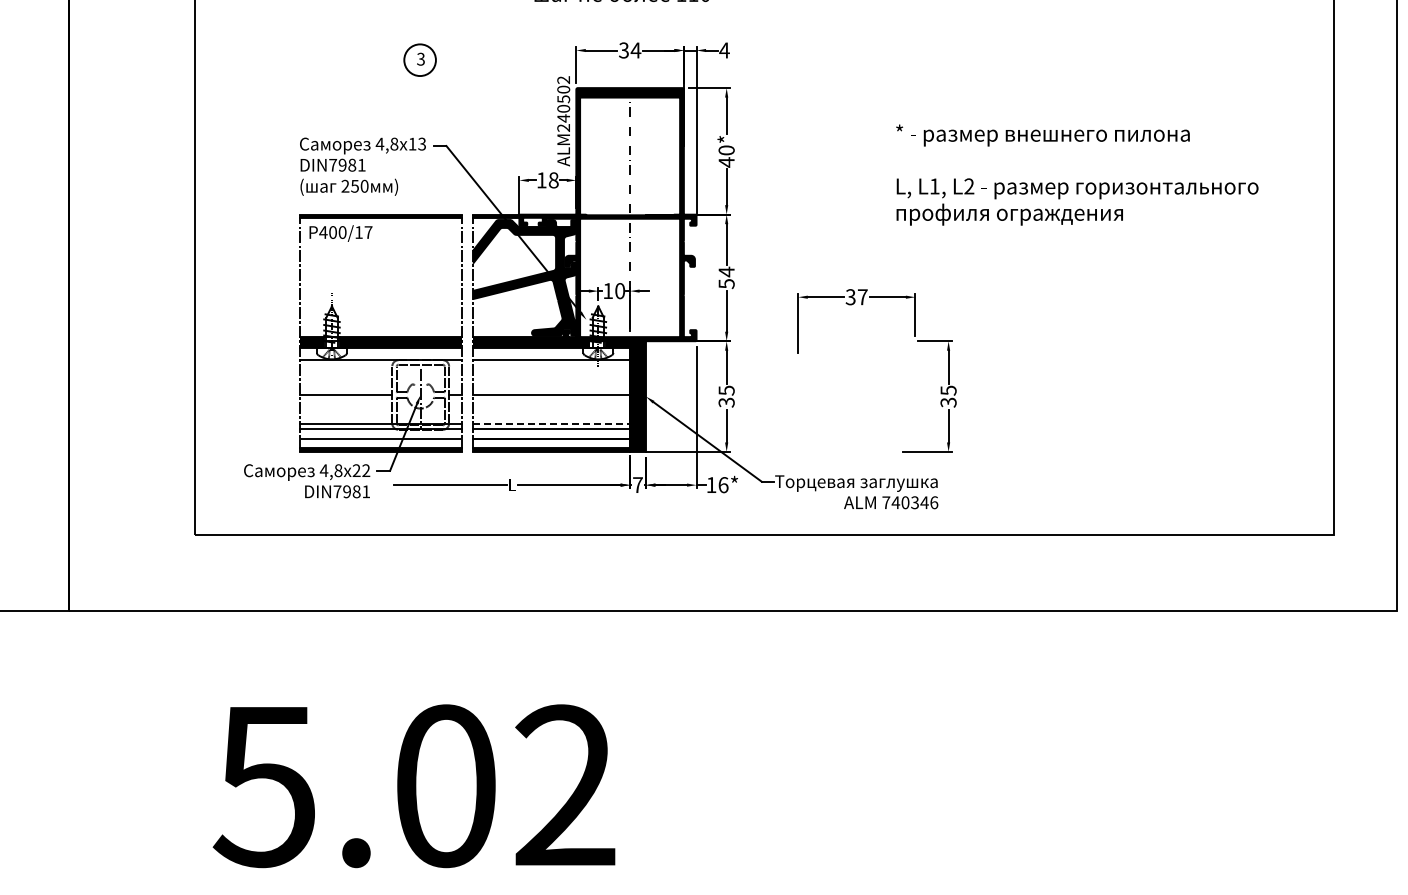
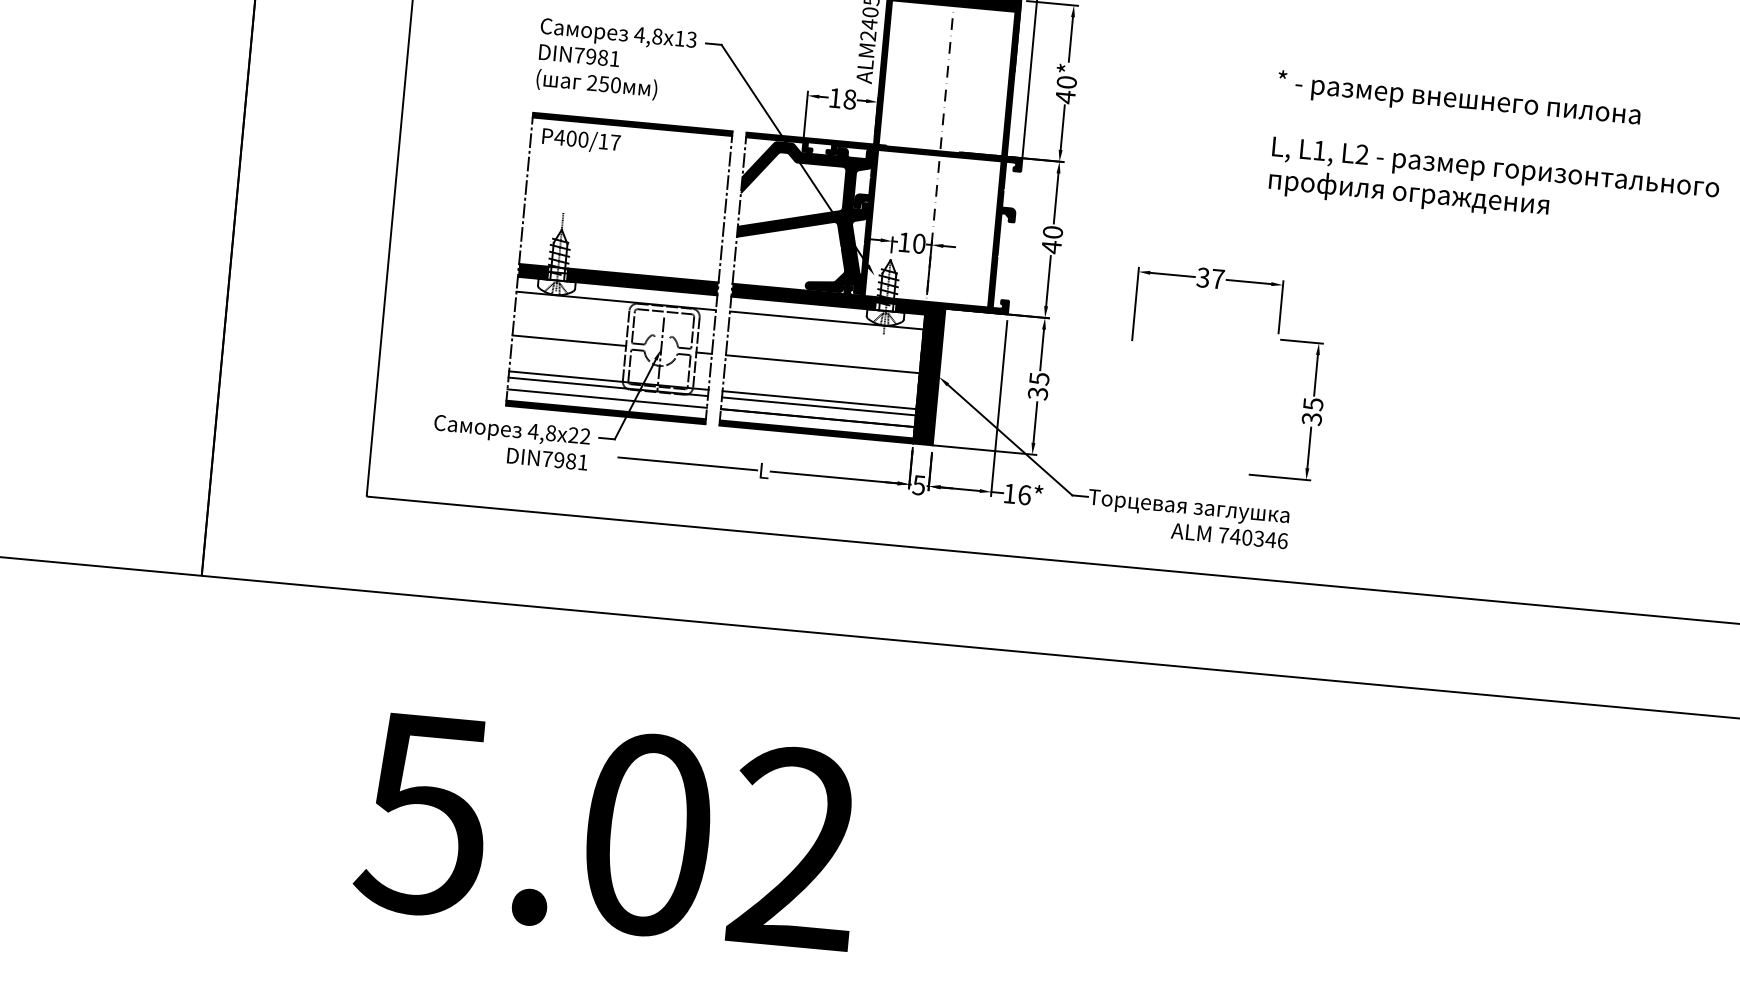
text: (726, 277) -> (1052, 239), 54 -> 40
line: (551, 424) -> (819, 400), dashed -> solid
text: (637, 485) -> (918, 485), 7 -> 5

